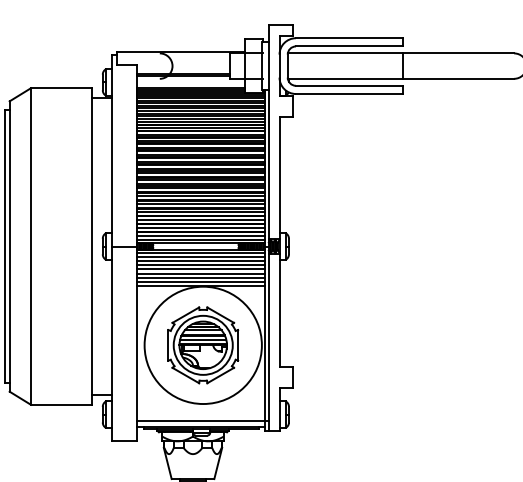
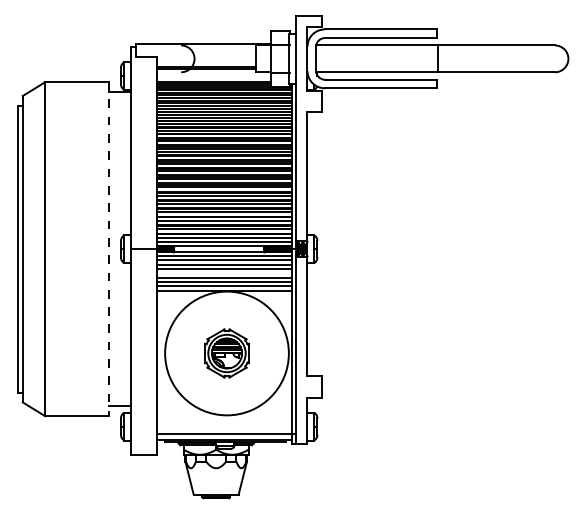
line: (91, 246) -> (109, 249), solid -> dashed
line: (199, 269) -> (223, 273), removed
part: (202, 345) -> (226, 353), size x0.6

